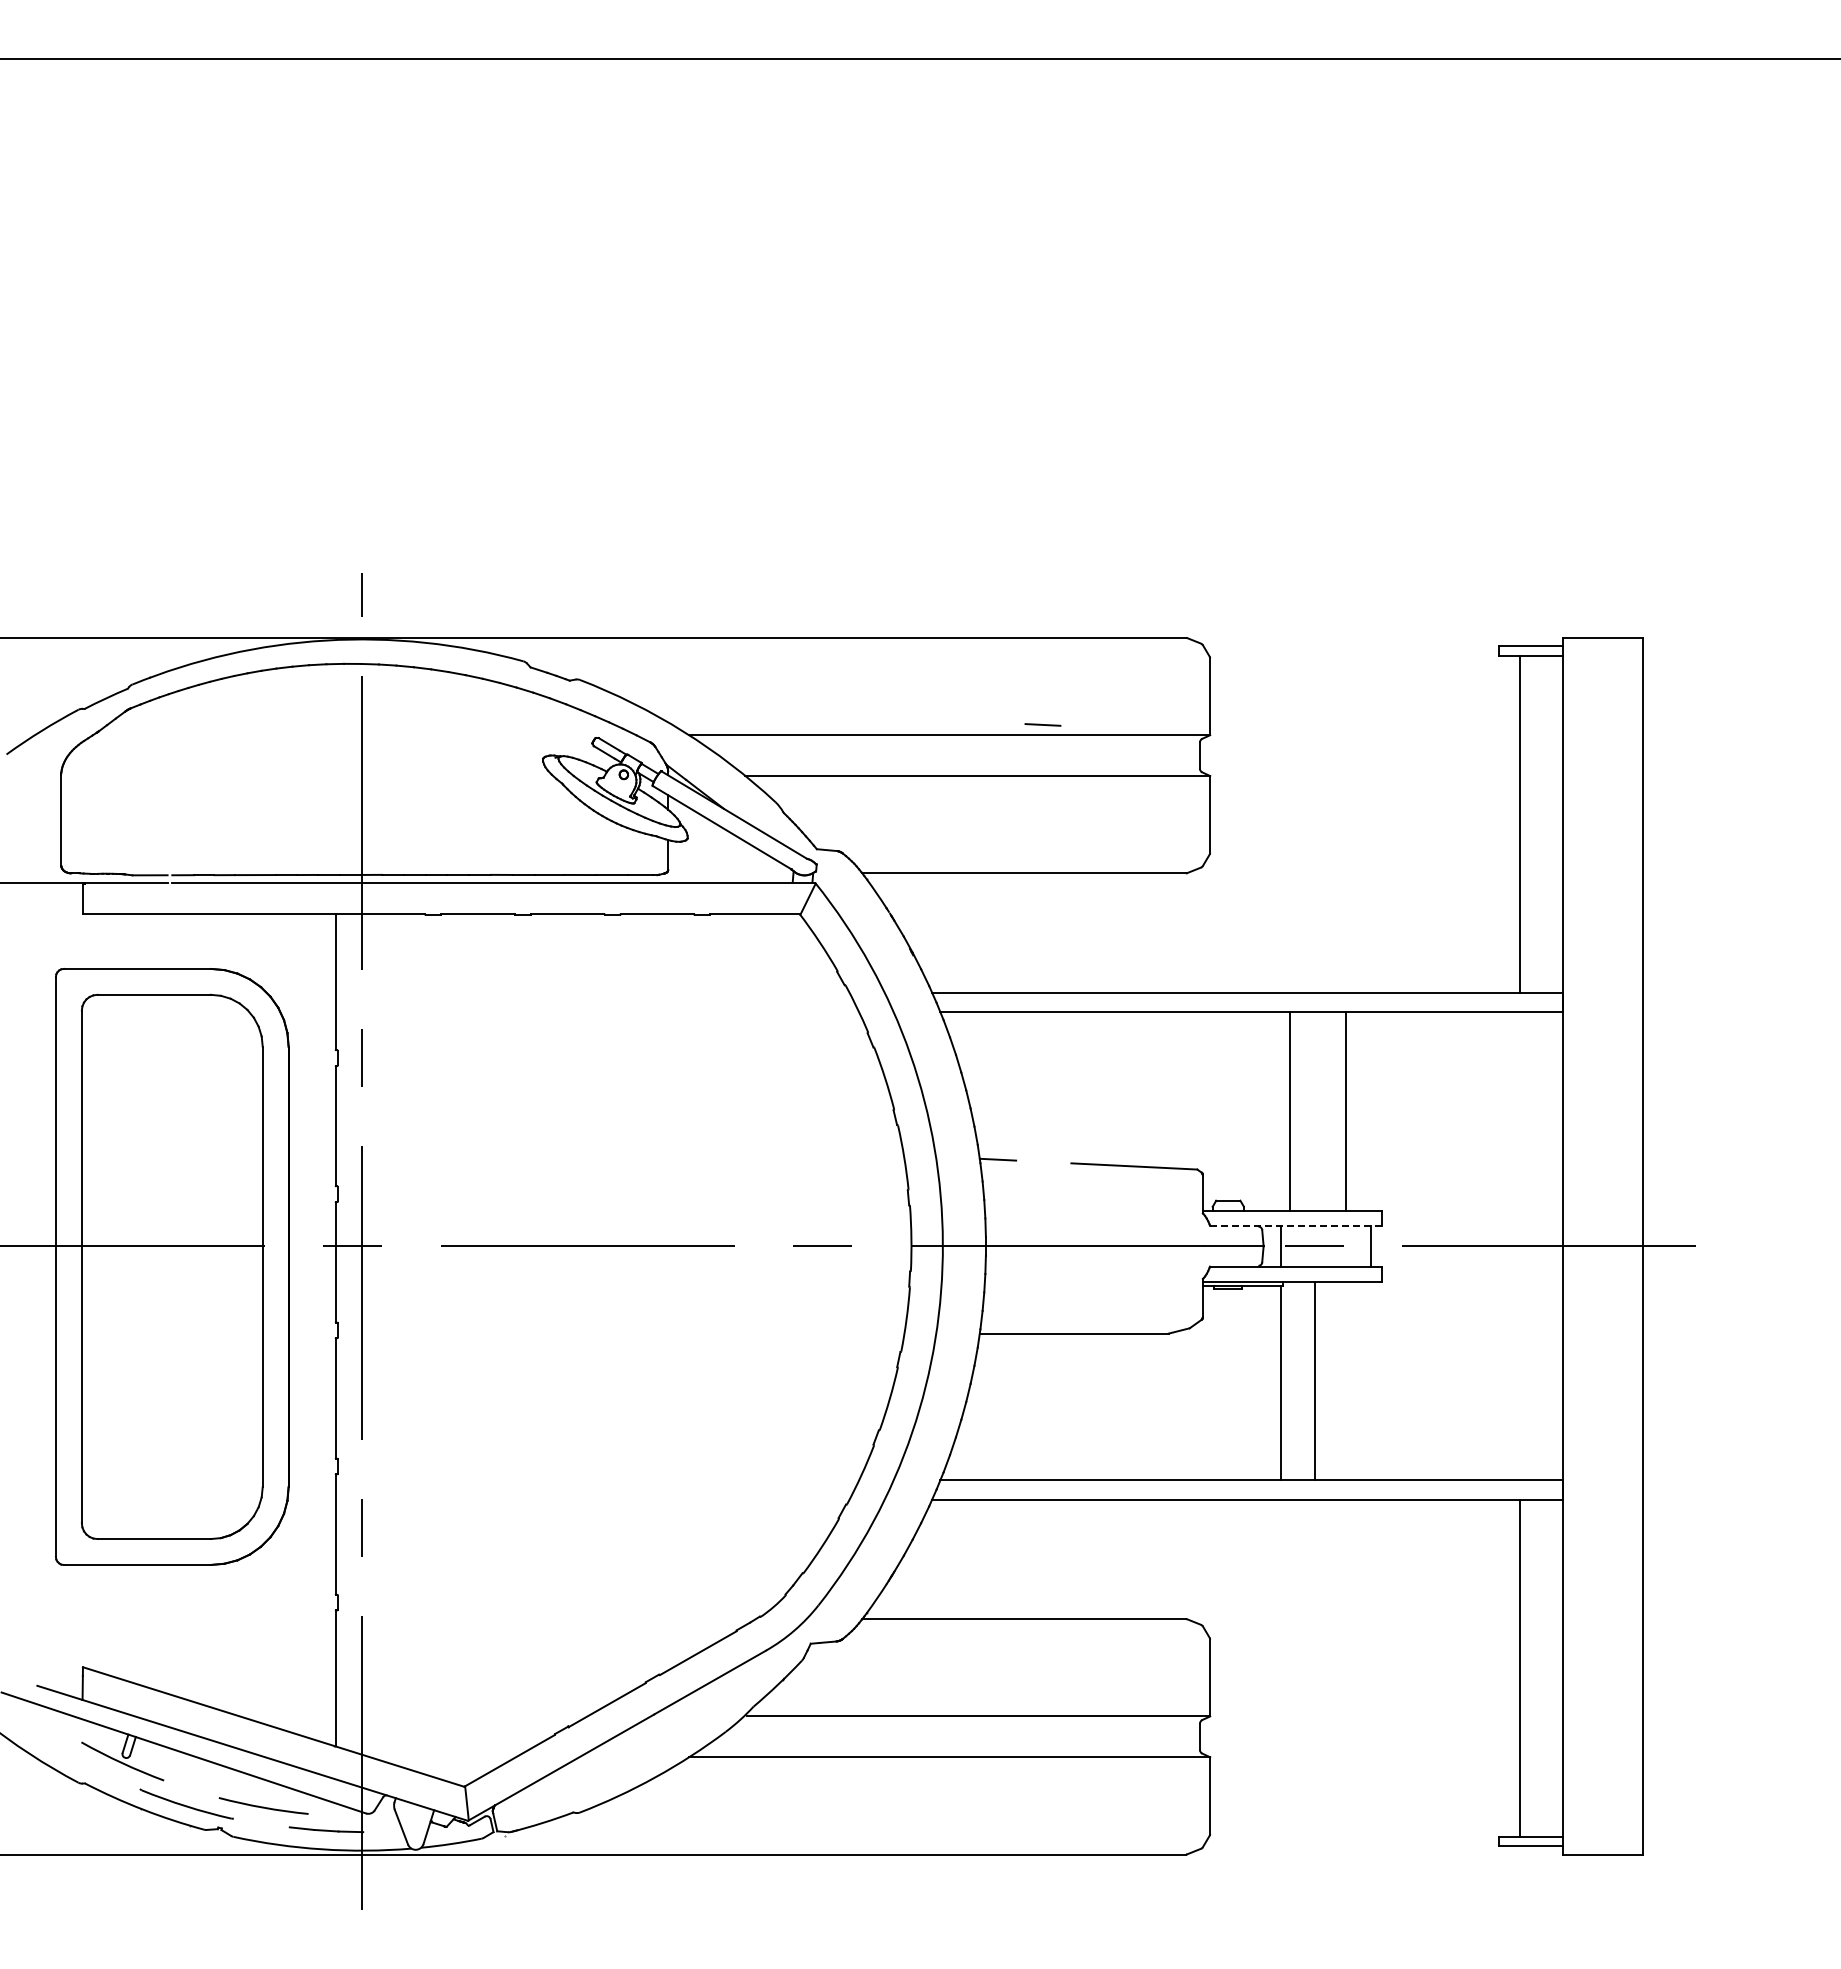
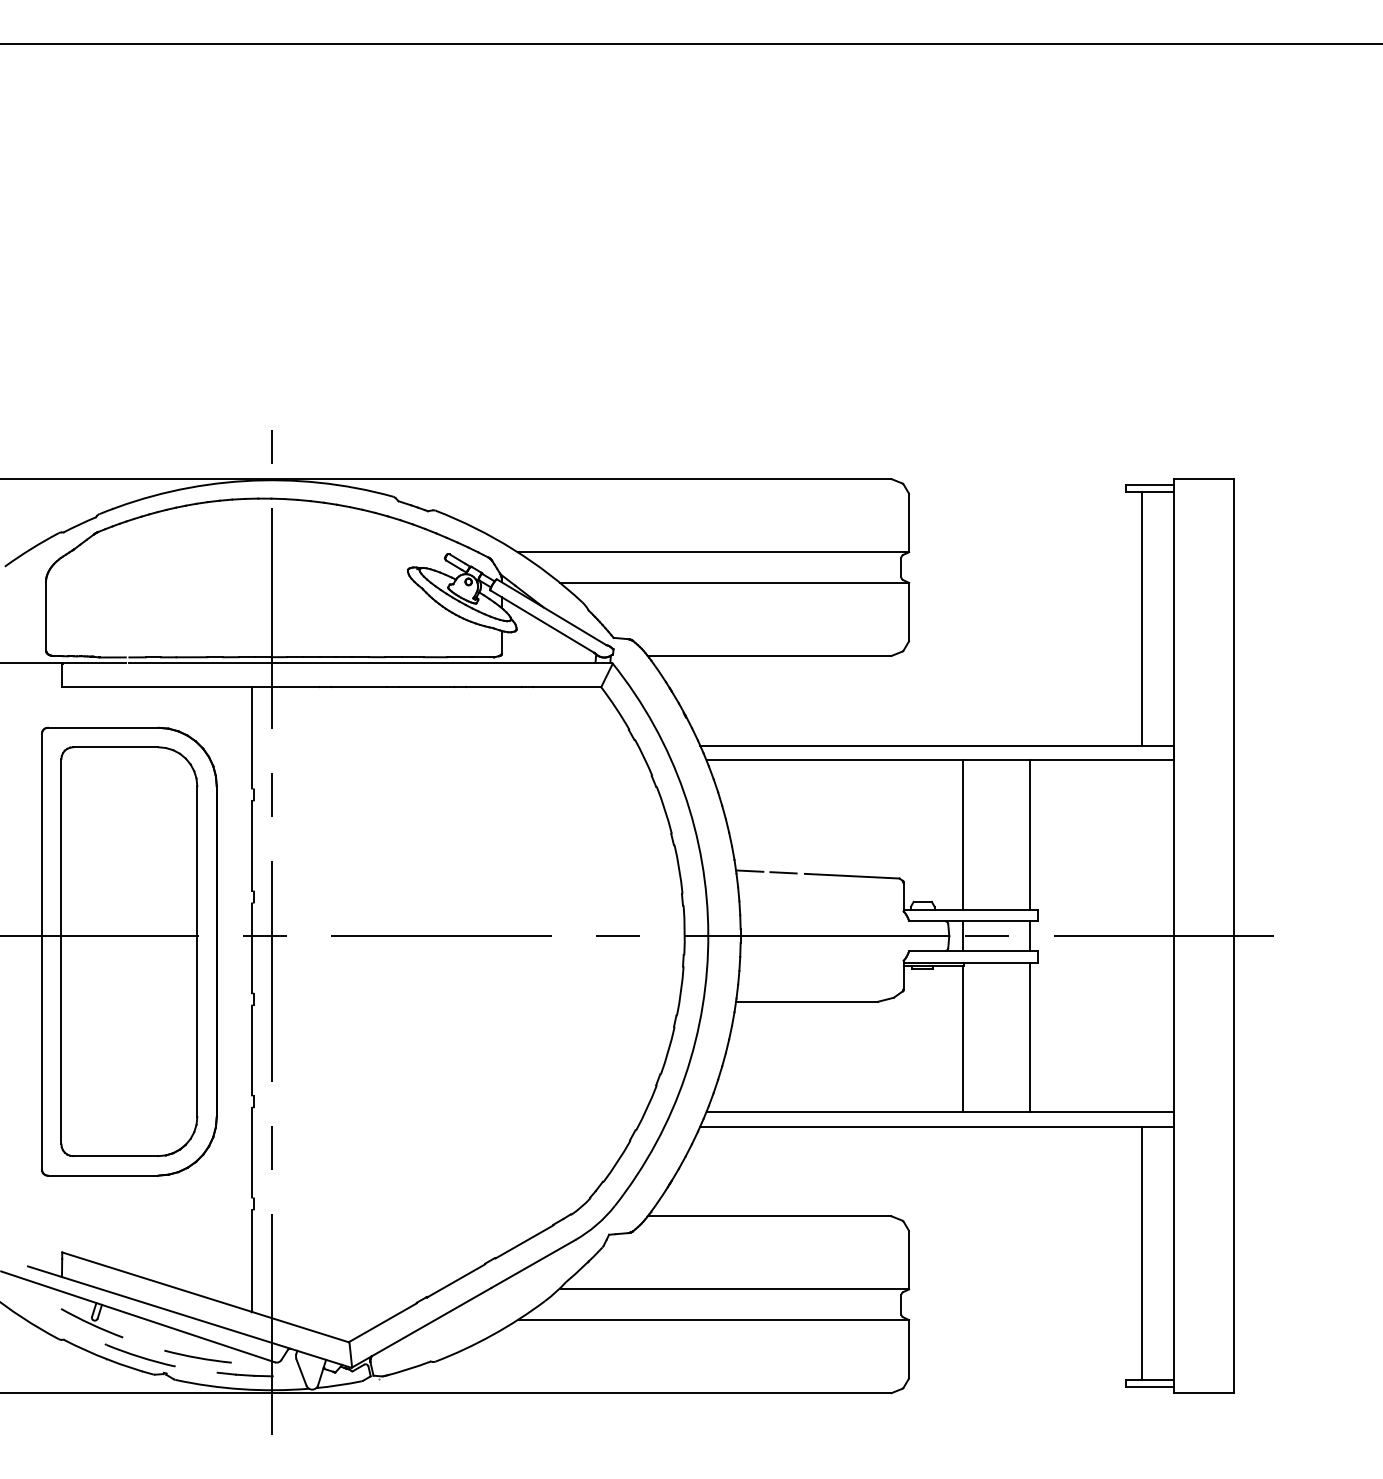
line: (1042, 724) -> (783, 872), moved
line: (1290, 1111) -> (1030, 834), moved
line: (1346, 1111) -> (962, 834), moved
line: (1295, 1225) -> (973, 920), dashed -> solid
line: (1315, 1380) -> (1030, 1037), moved

